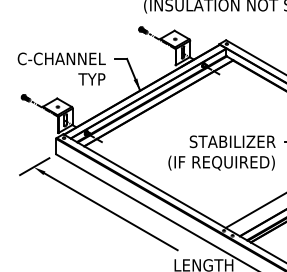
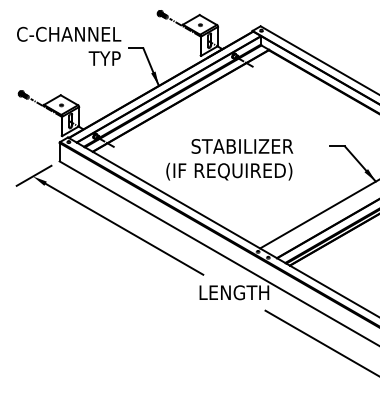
text: (62, 68) -> (69, 45), moved
text: (221, 152) -> (229, 159), moved

